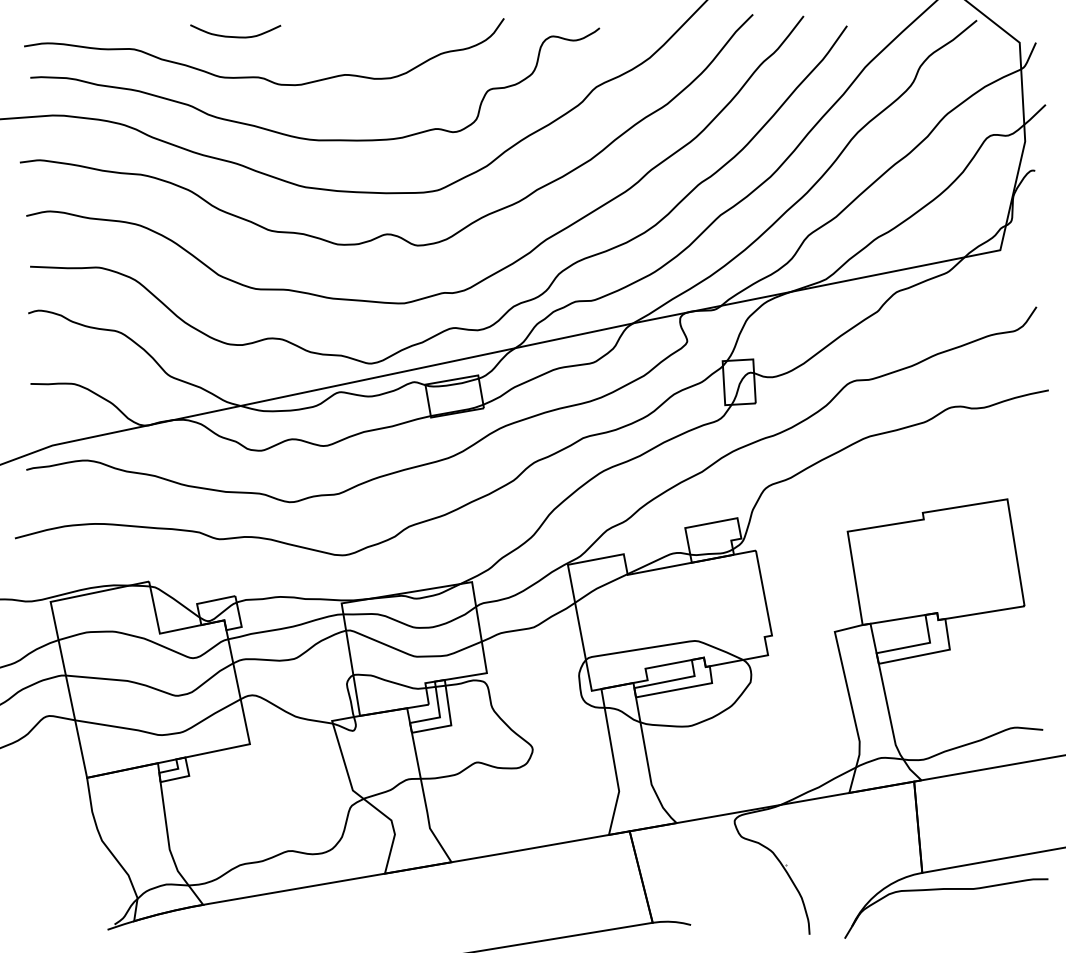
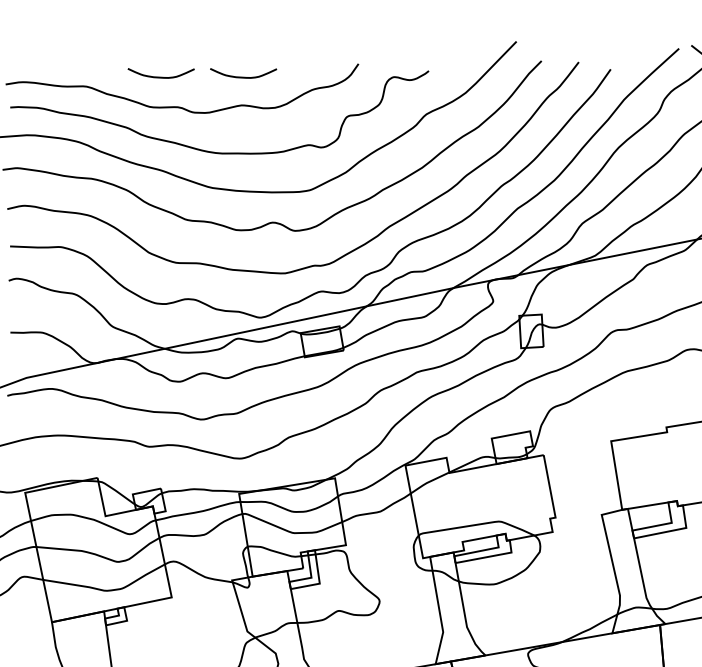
curve: (347, 36) -> (243, 77), added

